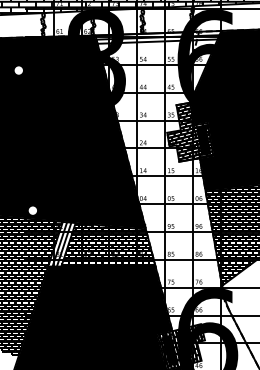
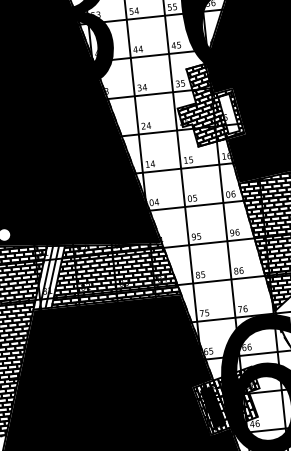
fill: (203, 140) -> (228, 113), removed

